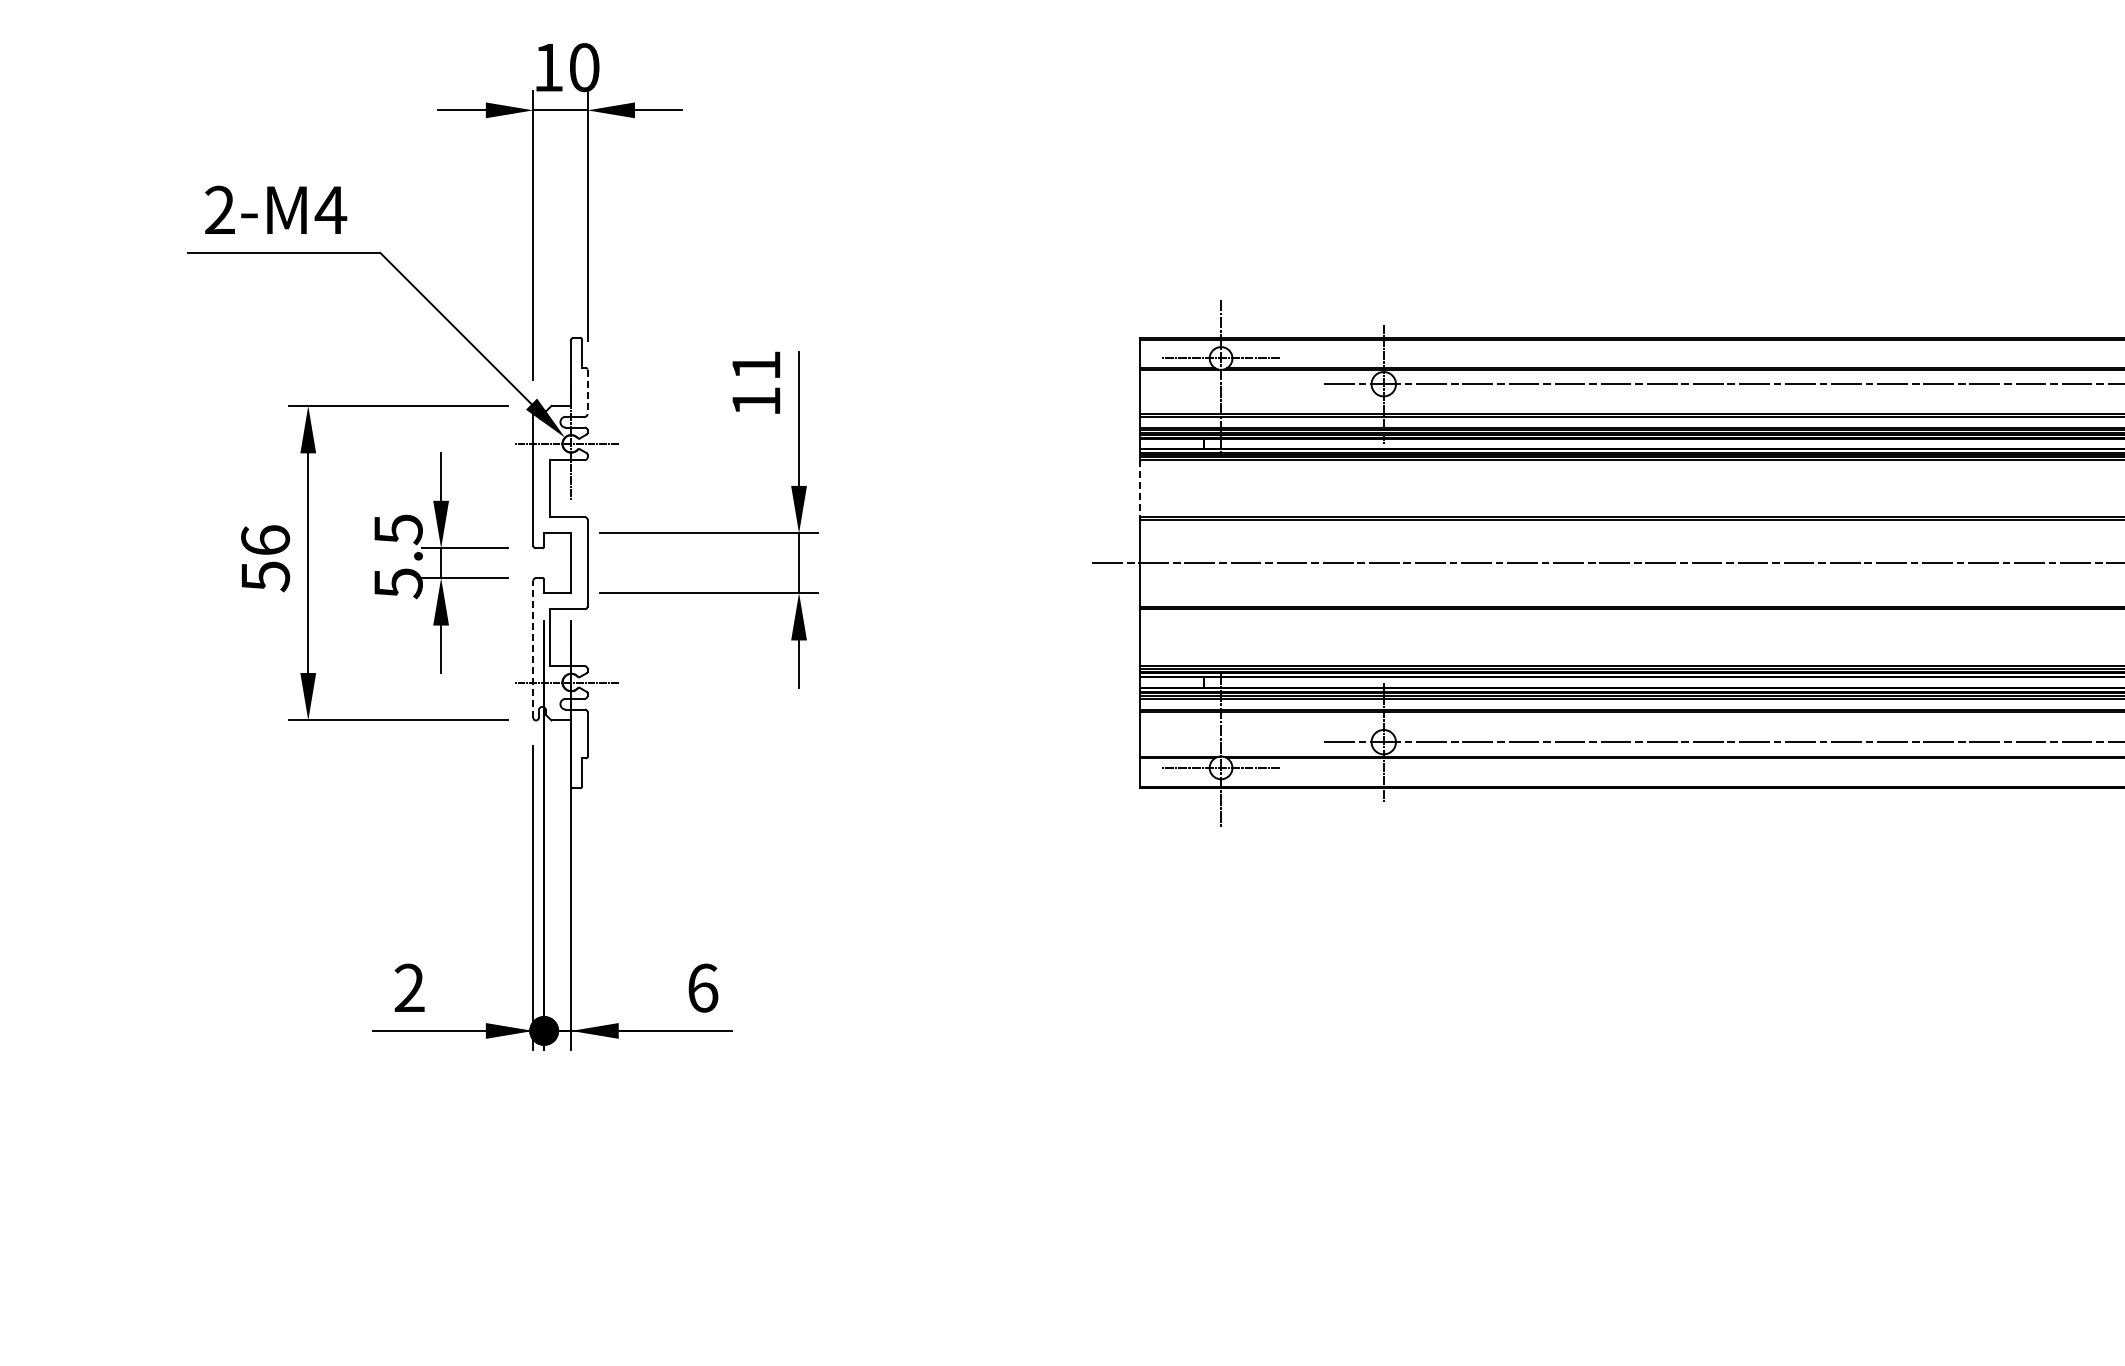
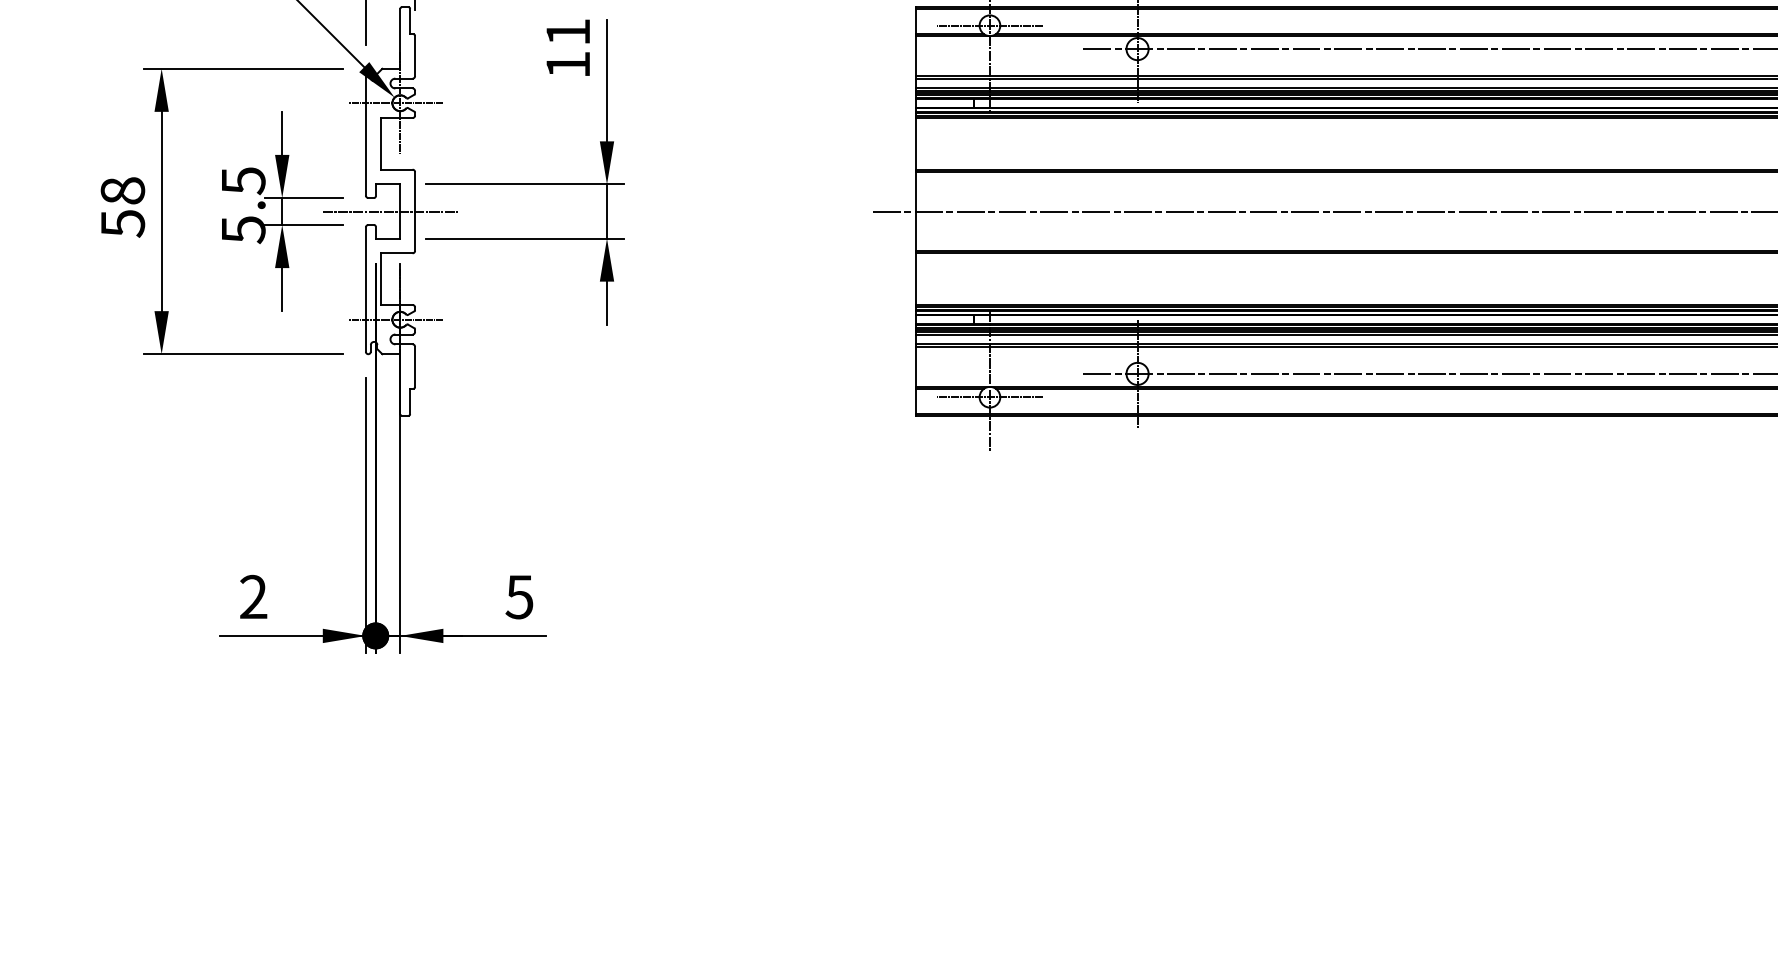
line: (587, 392) -> (415, 56), dashed -> solid
line: (1139, 489) -> (915, 144), dashed -> solid
text: (265, 540) -> (122, 190), 56 -> 58
line: (560, 563) -> (390, 211), added
line: (533, 648) -> (366, 288), dashed -> solid
text: (702, 987) -> (519, 596), 6 -> 5

